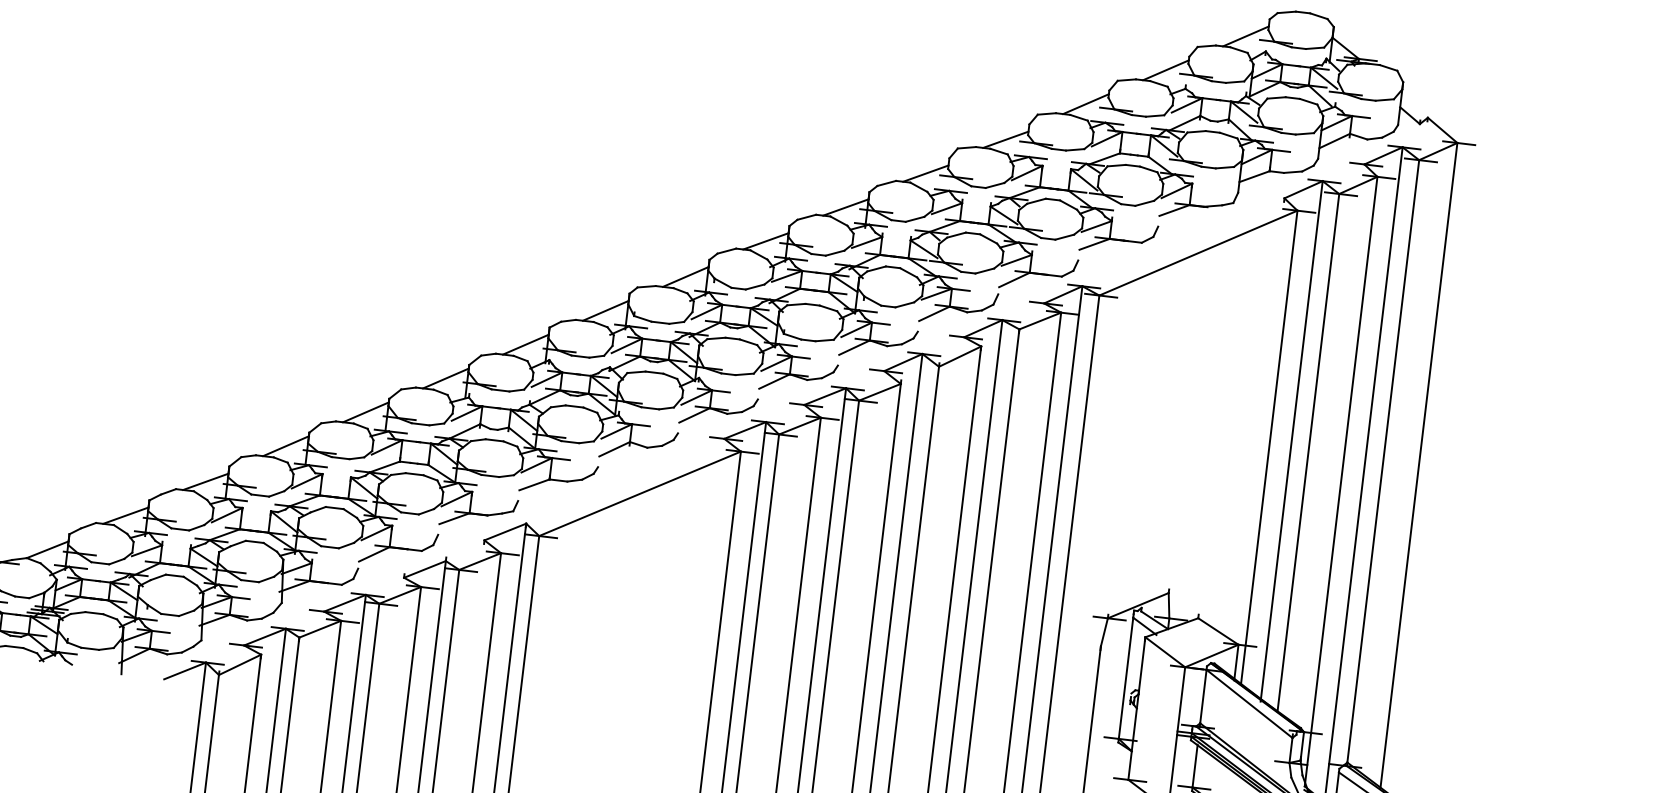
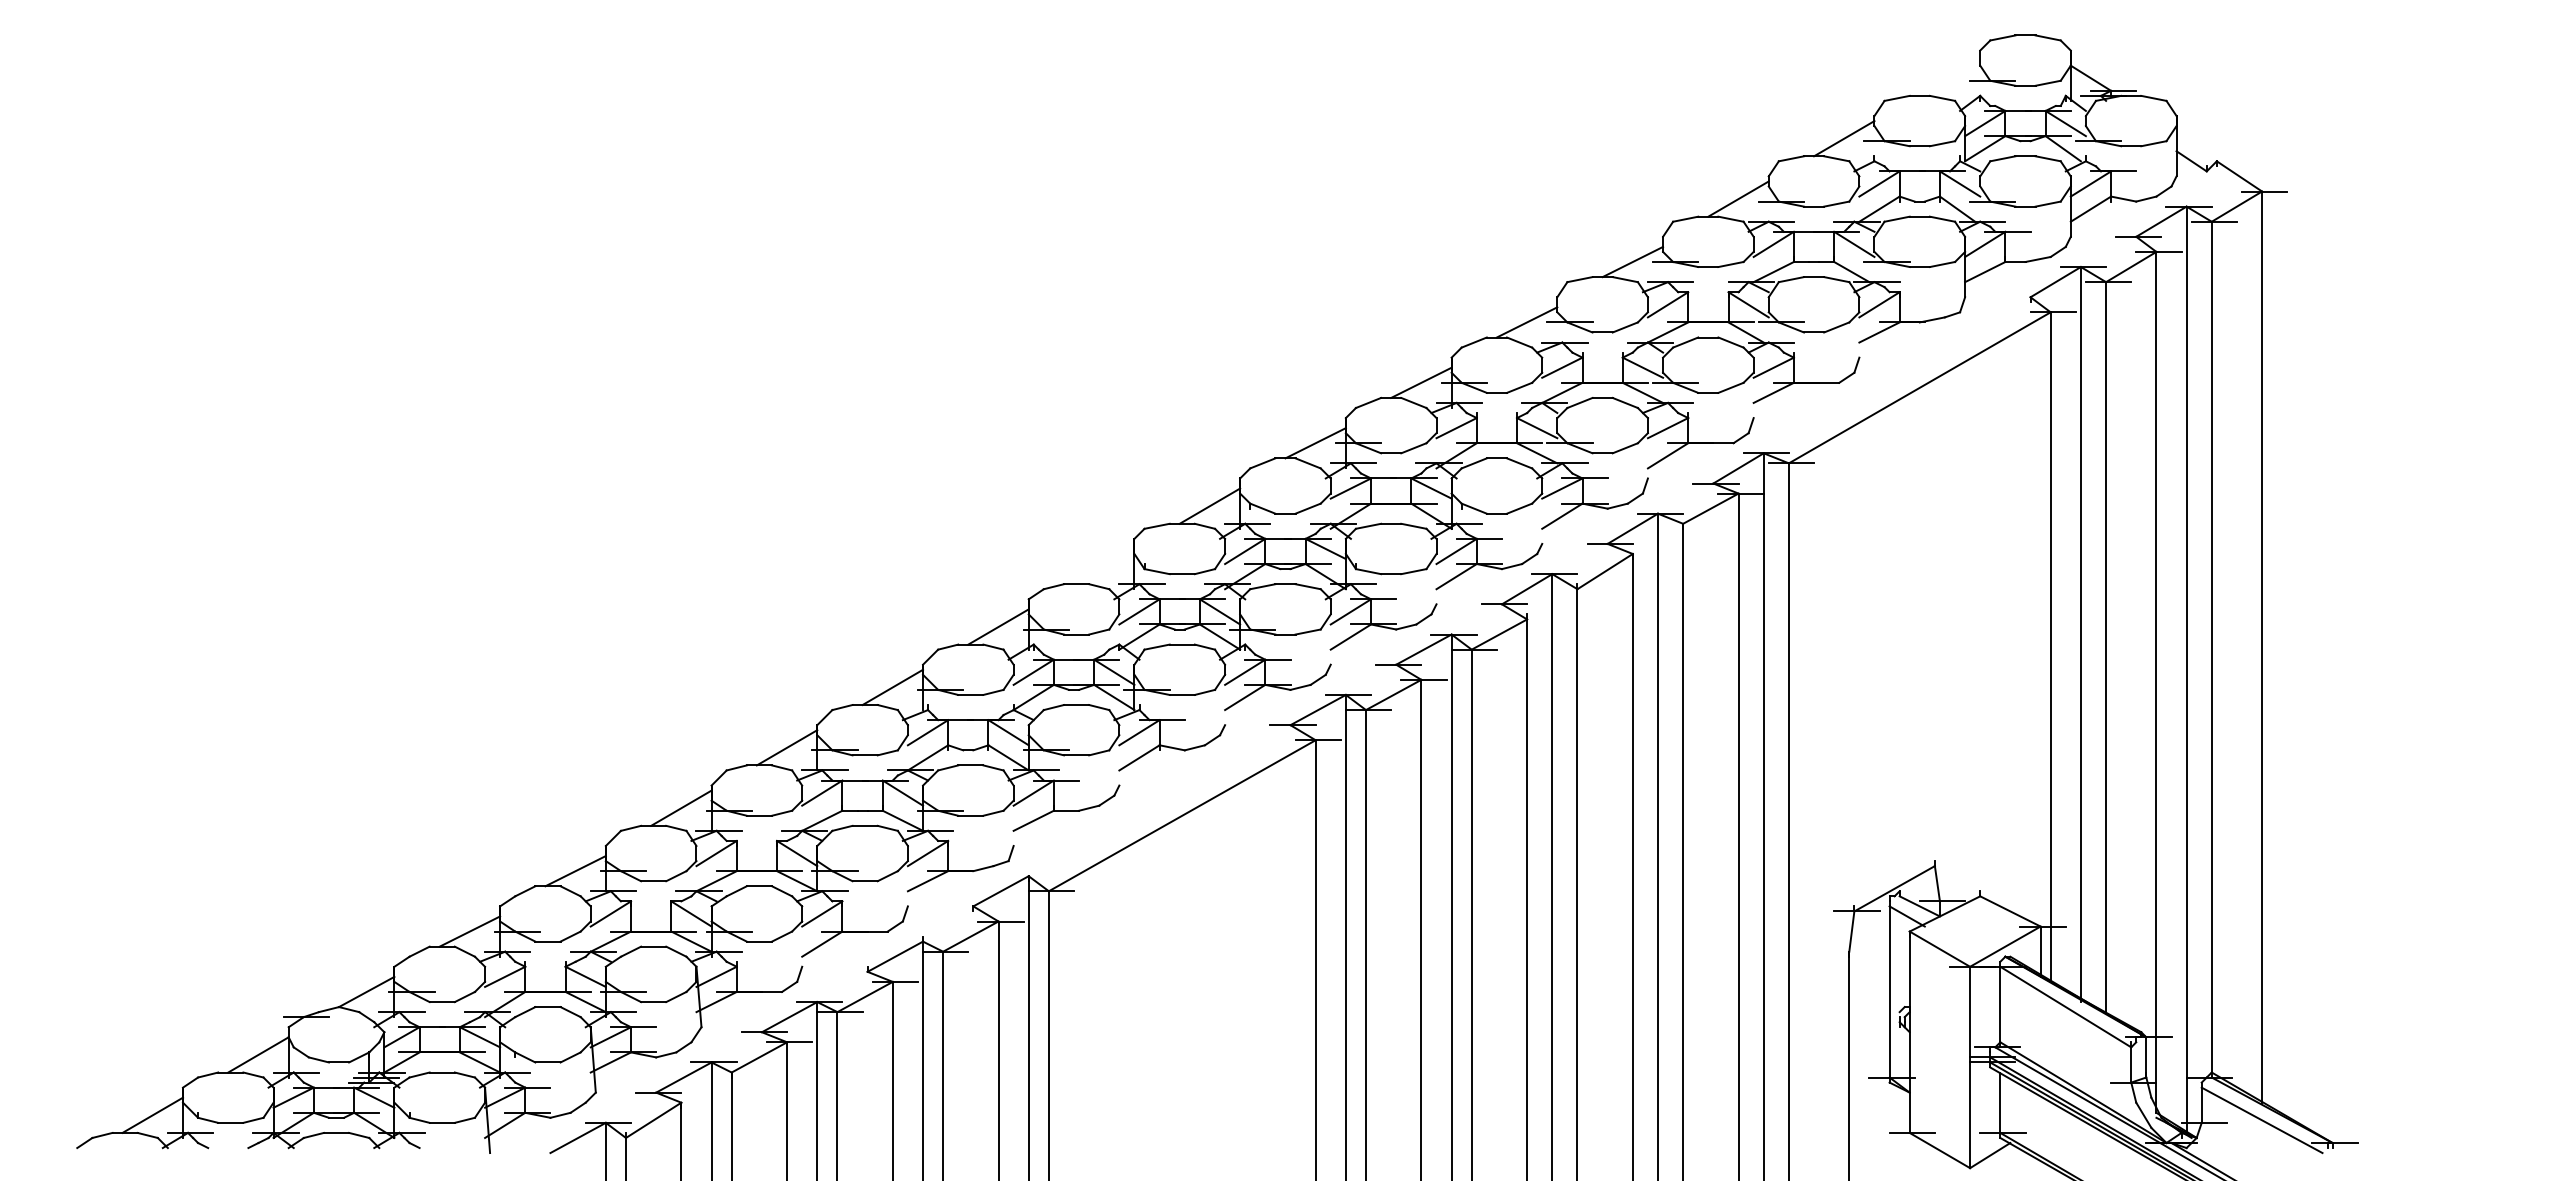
line: (1245, 35) -> (1949, 77), removed
line: (606, 310) -> (1104, 566), removed

